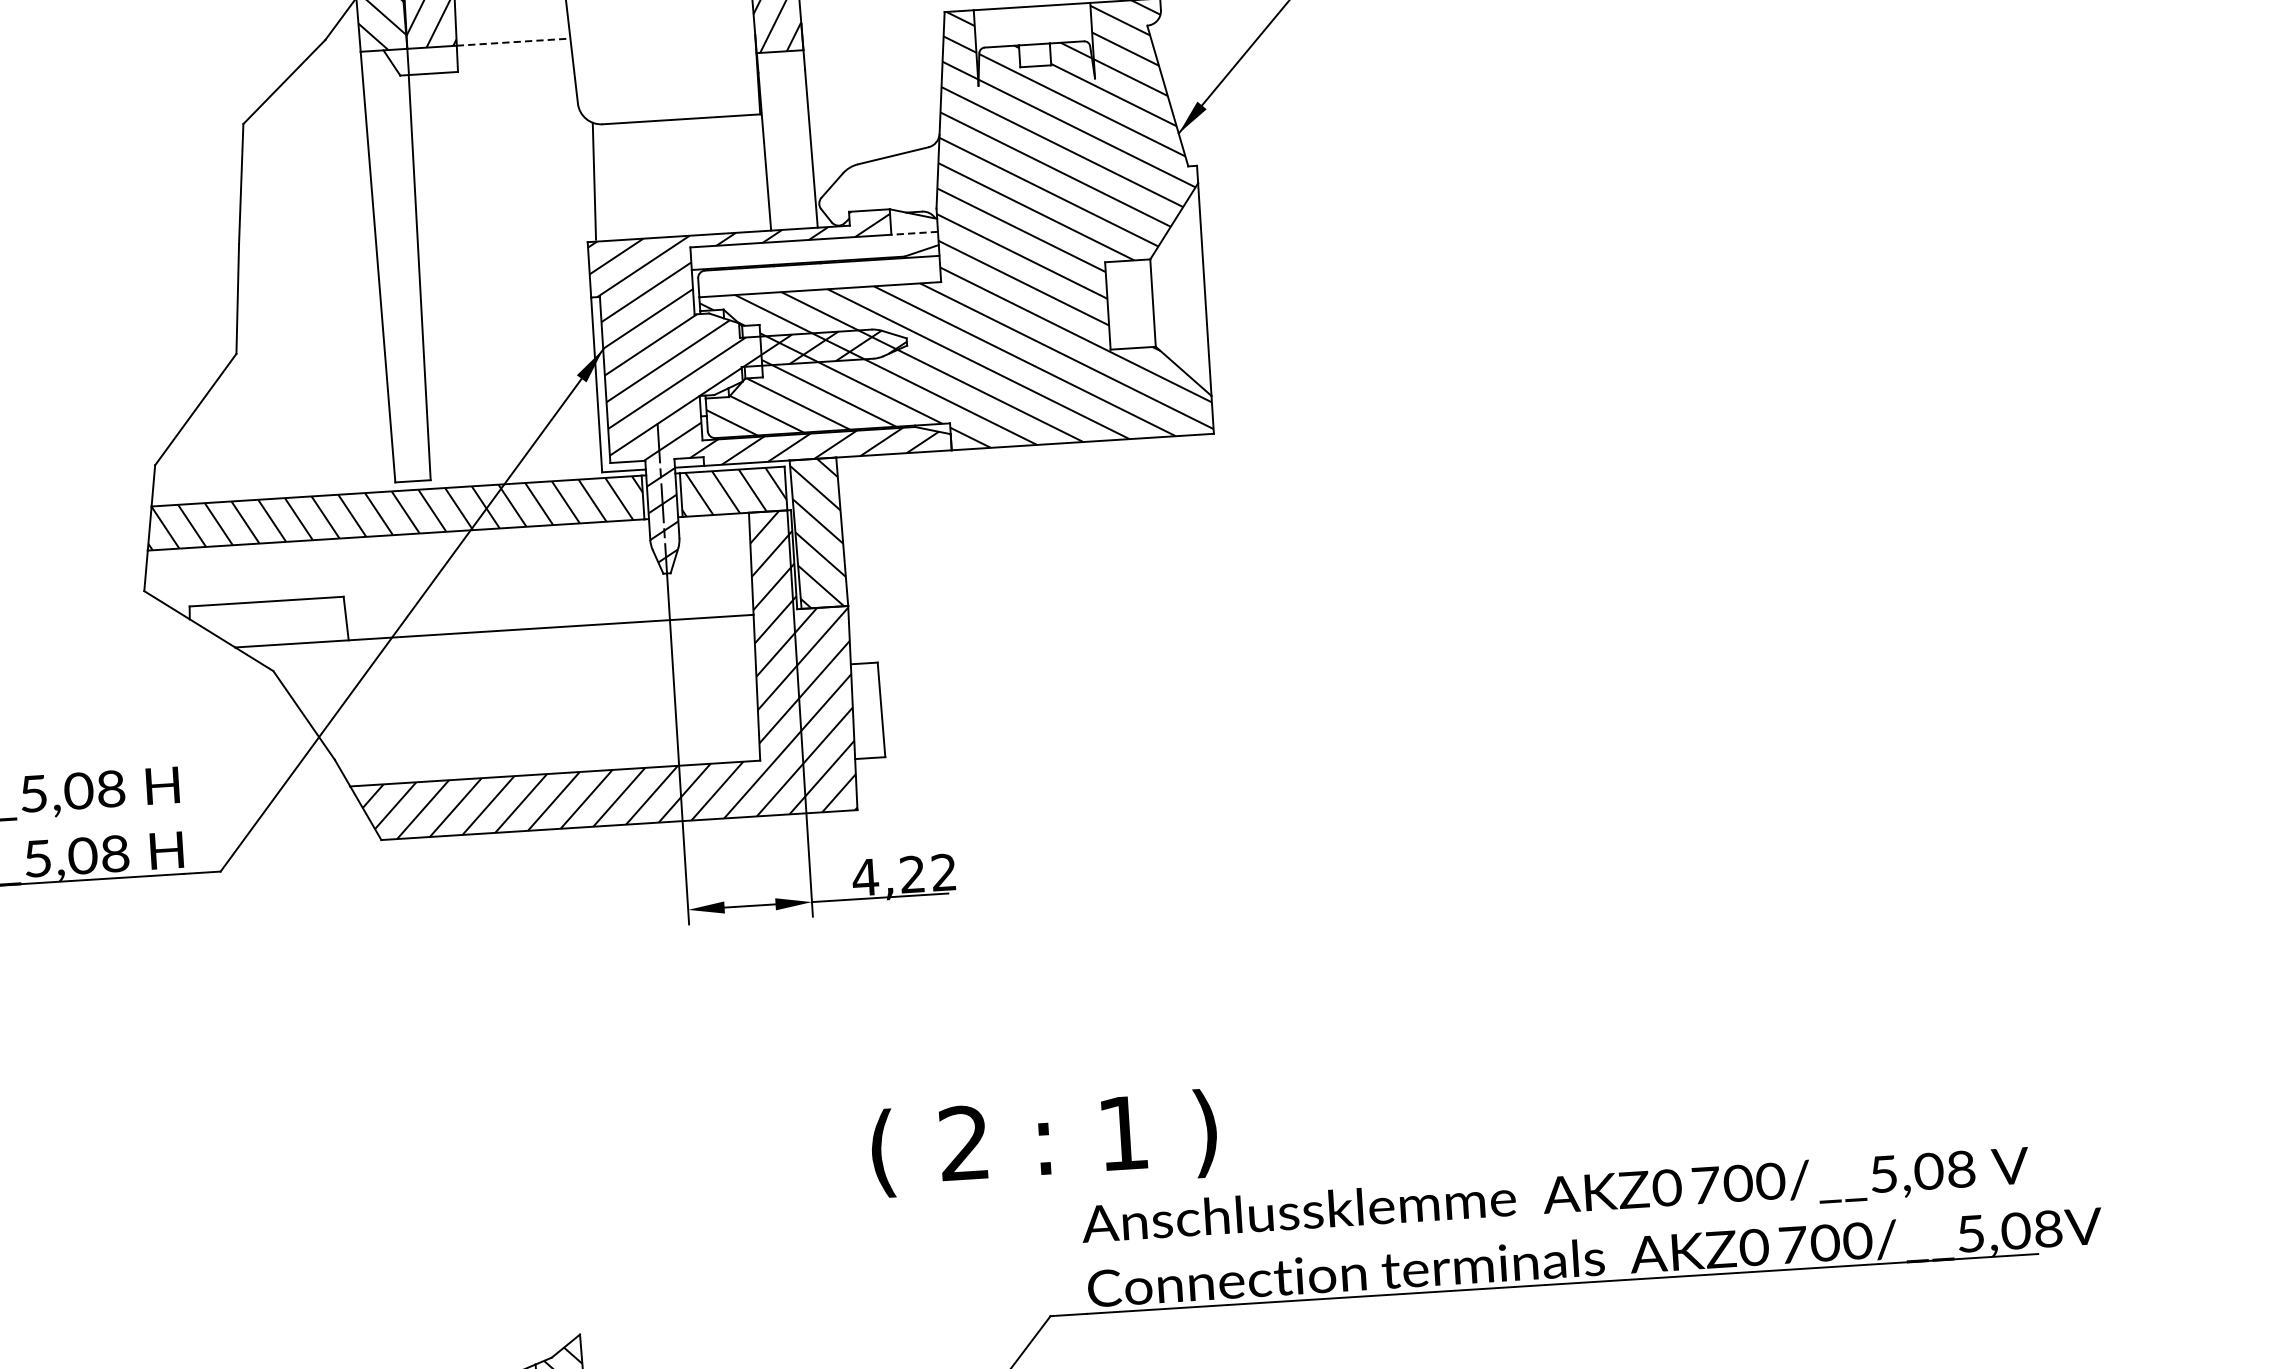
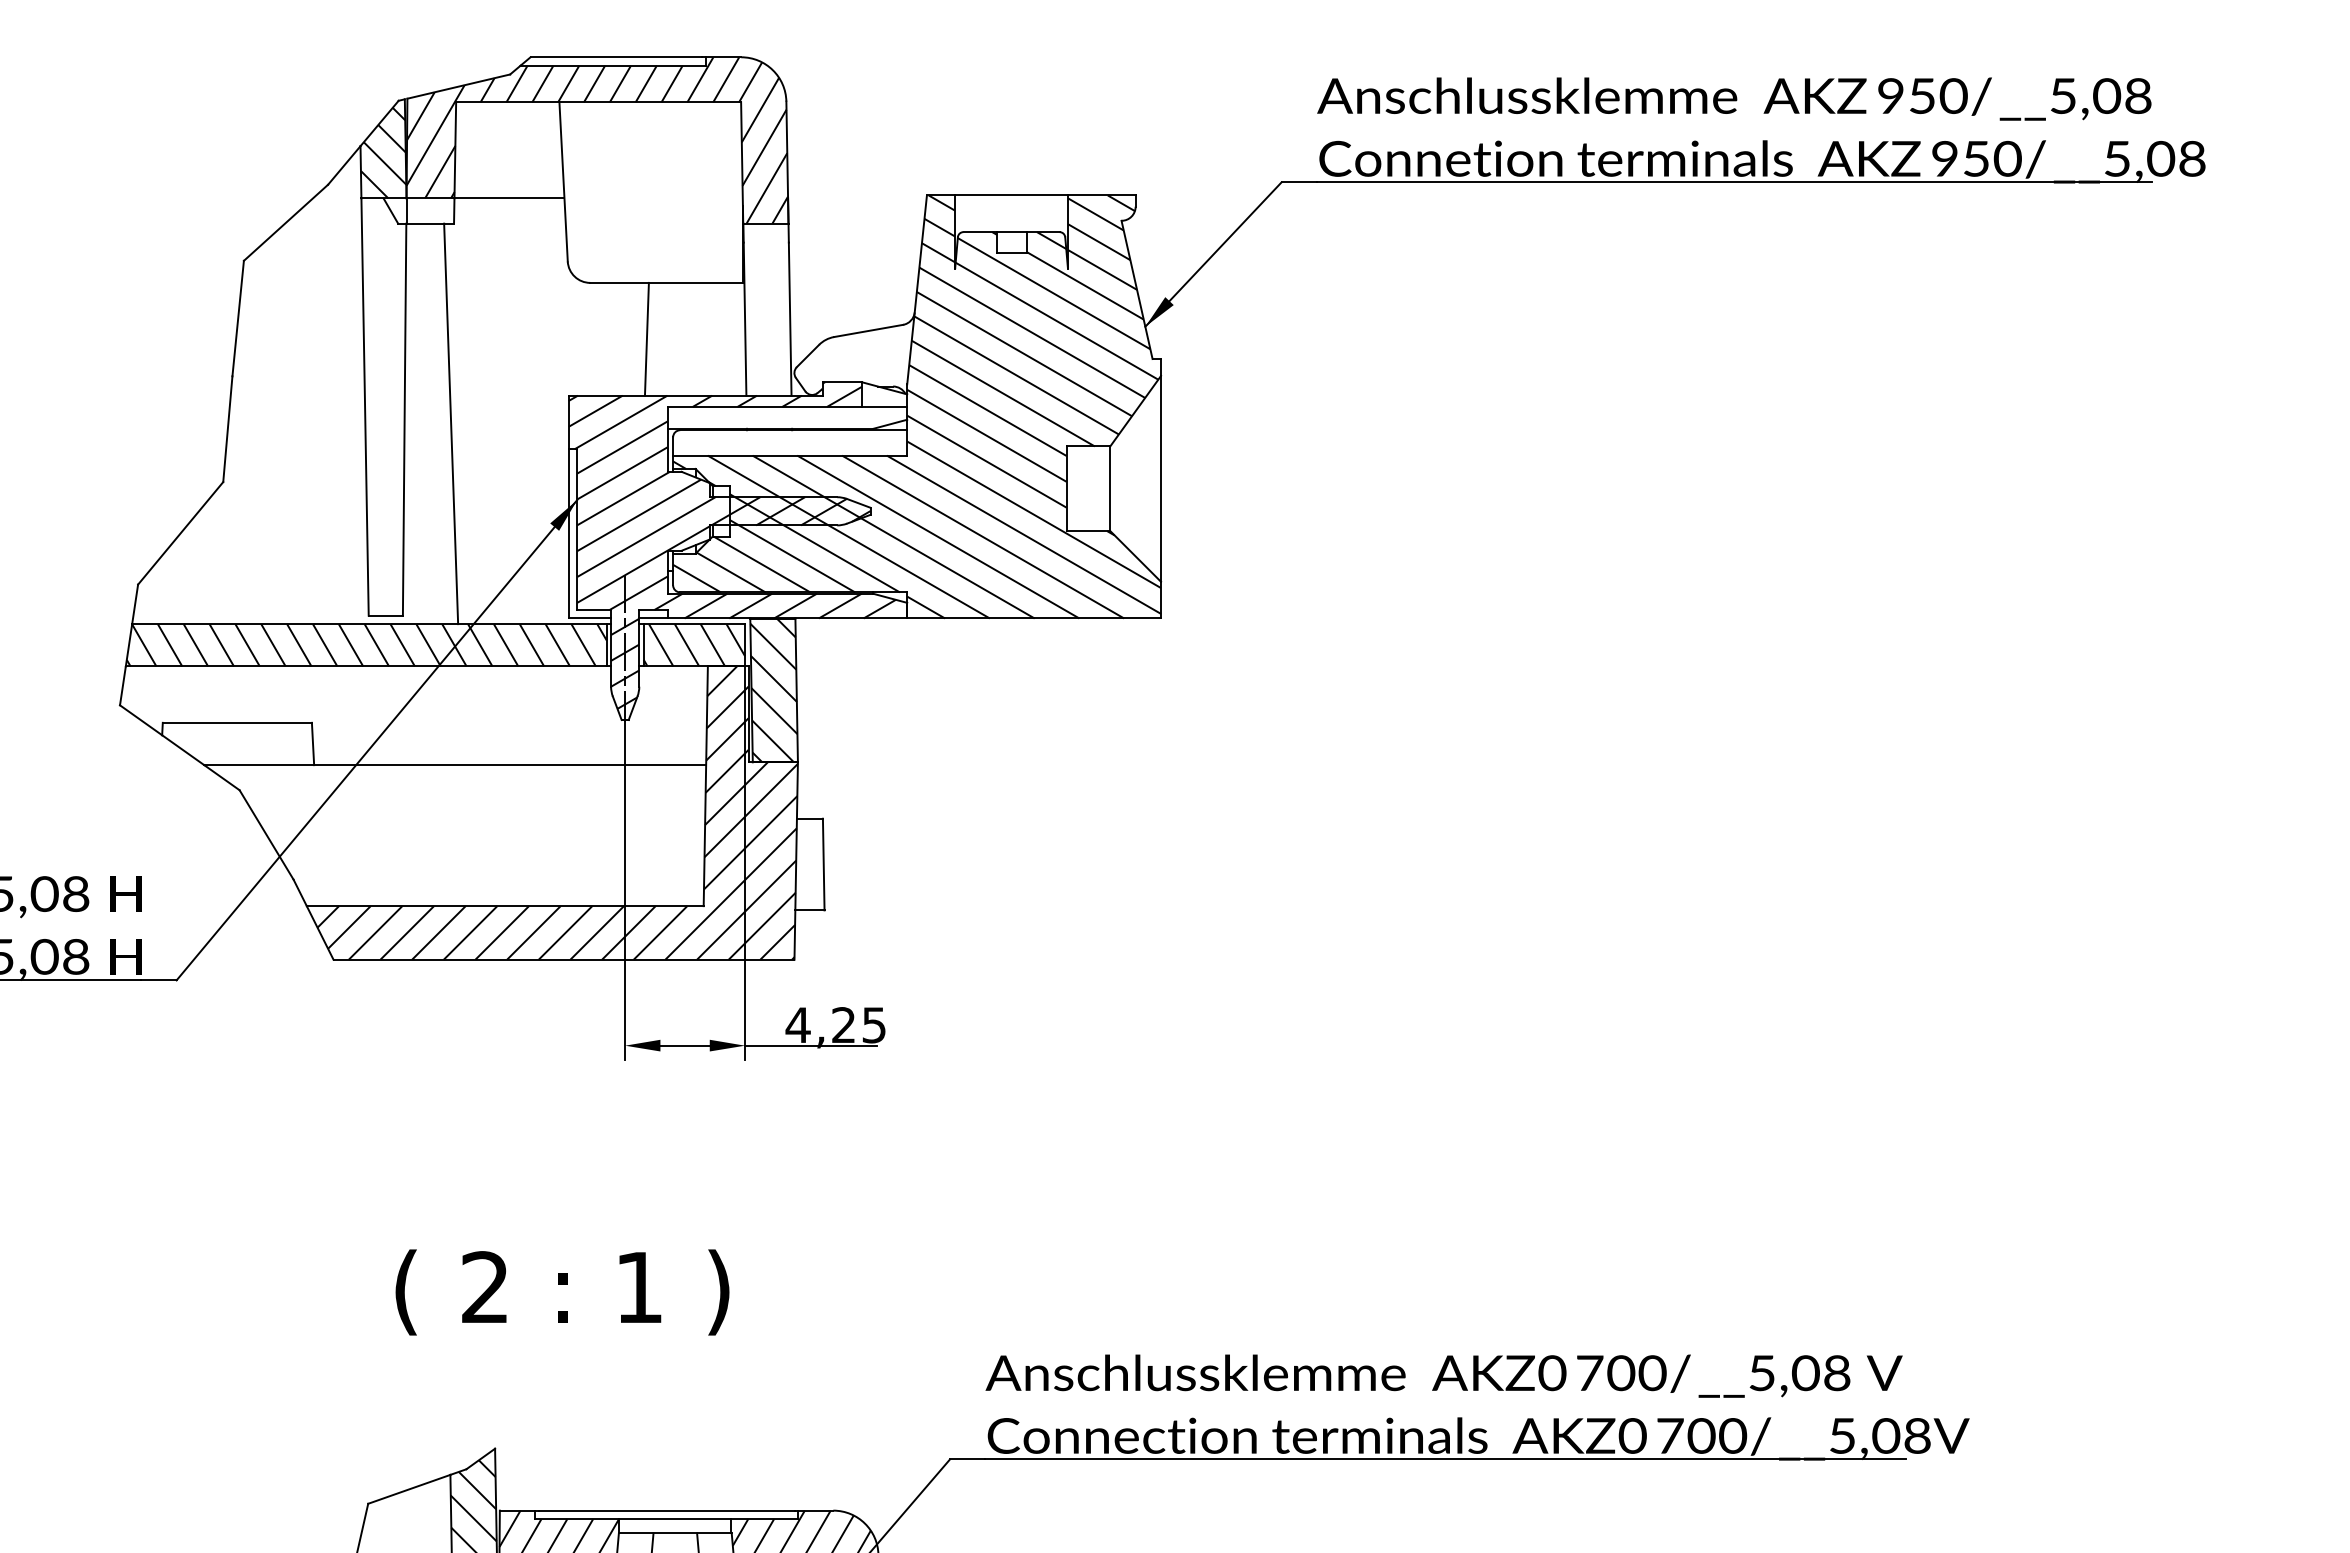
line: (513, 42) -> (509, 198), dashed -> solid
line: (593, 180) -> (646, 338), moved
line: (914, 232) -> (884, 406), dashed -> solid
line: (468, 278) -> (451, 423), added
text: (943, 872) -> (873, 1025), 4,22 -> 4,25
text: (1044, 1143) -> (562, 1292), moved

